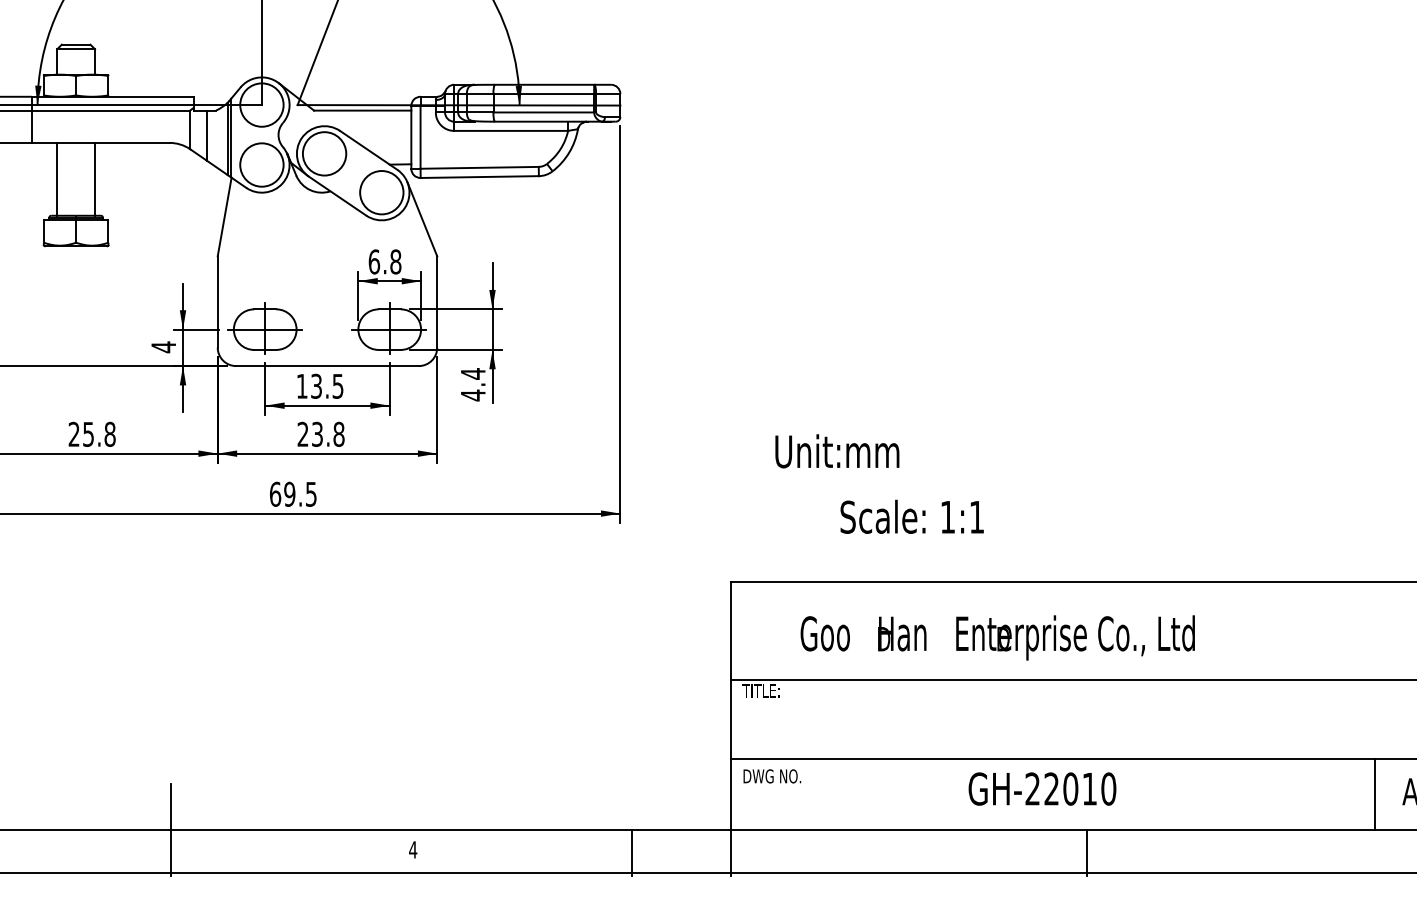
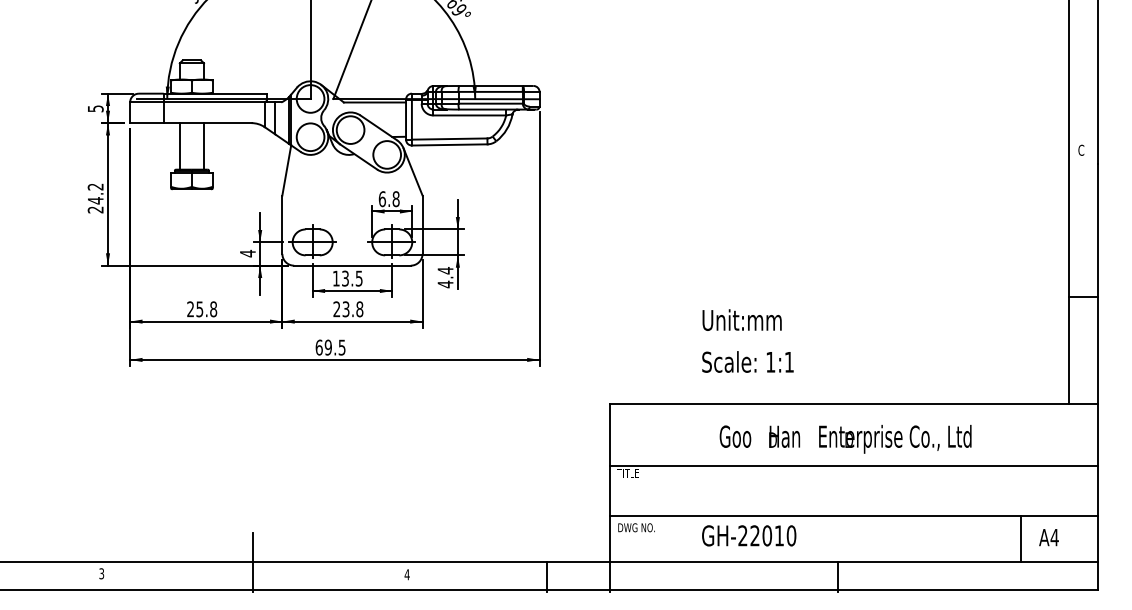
text: (836, 450) -> (741, 319), moved
text: (911, 516) -> (747, 361), moved
text: (997, 638) -> (845, 439), moved
text: (1042, 788) -> (749, 535), moved

